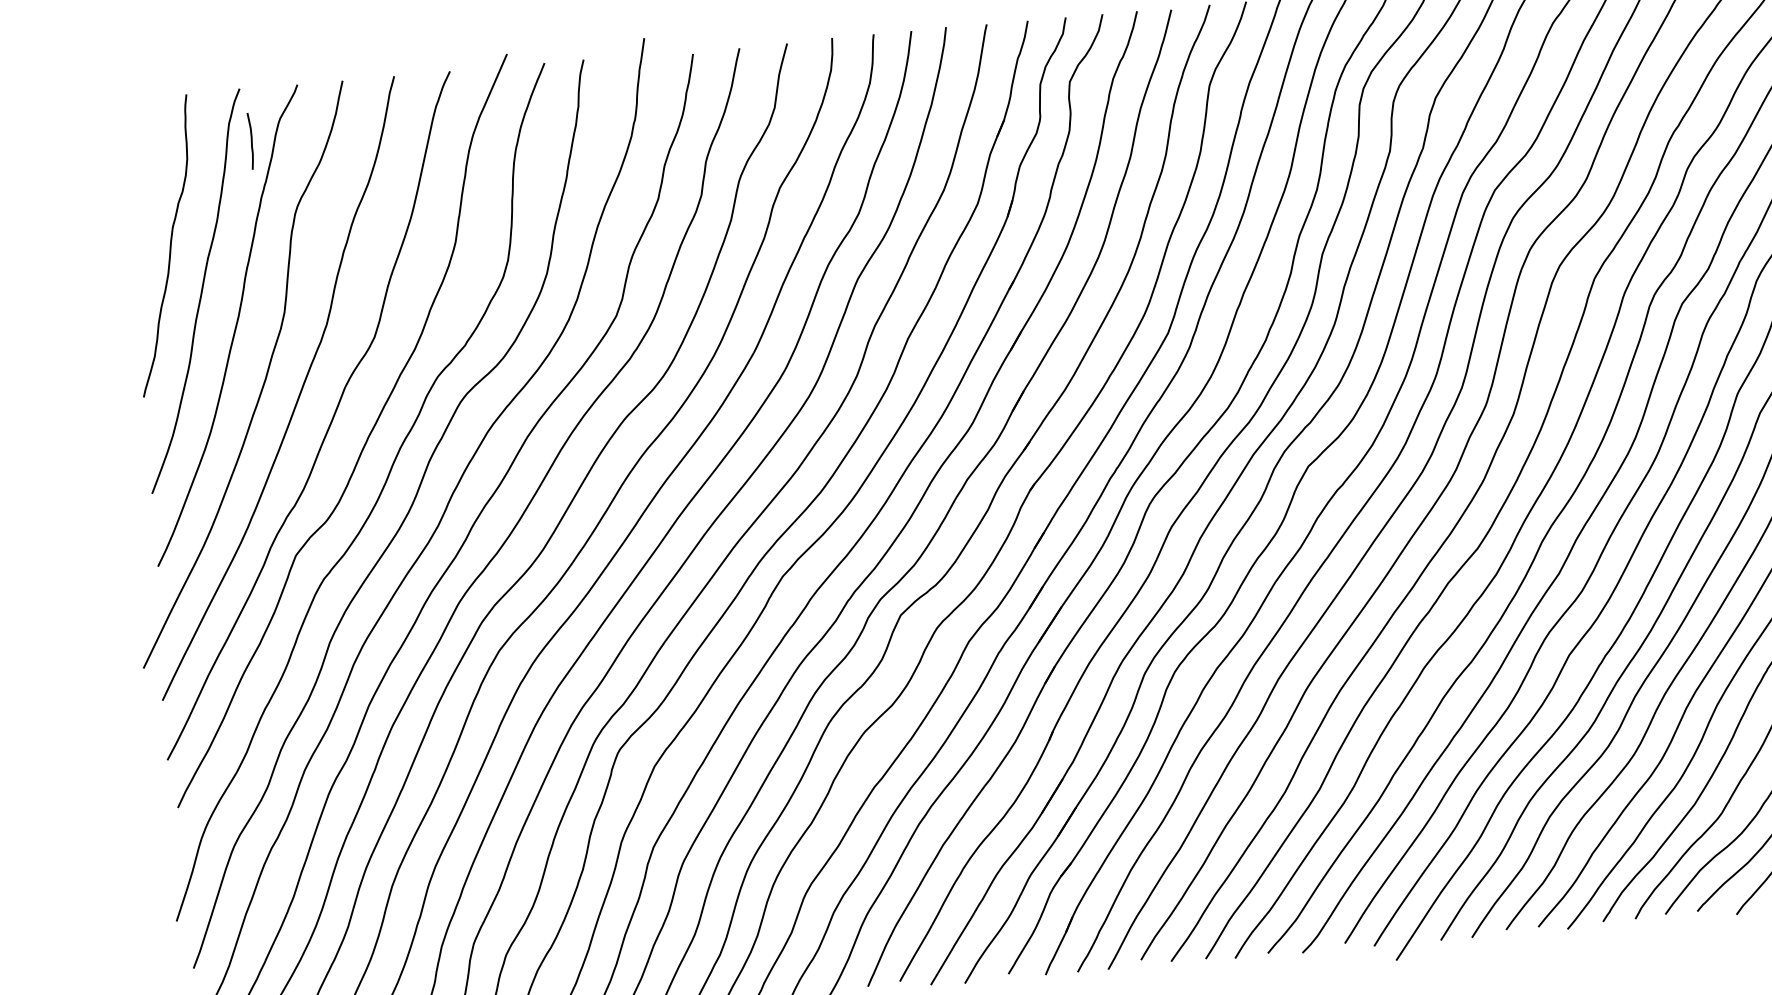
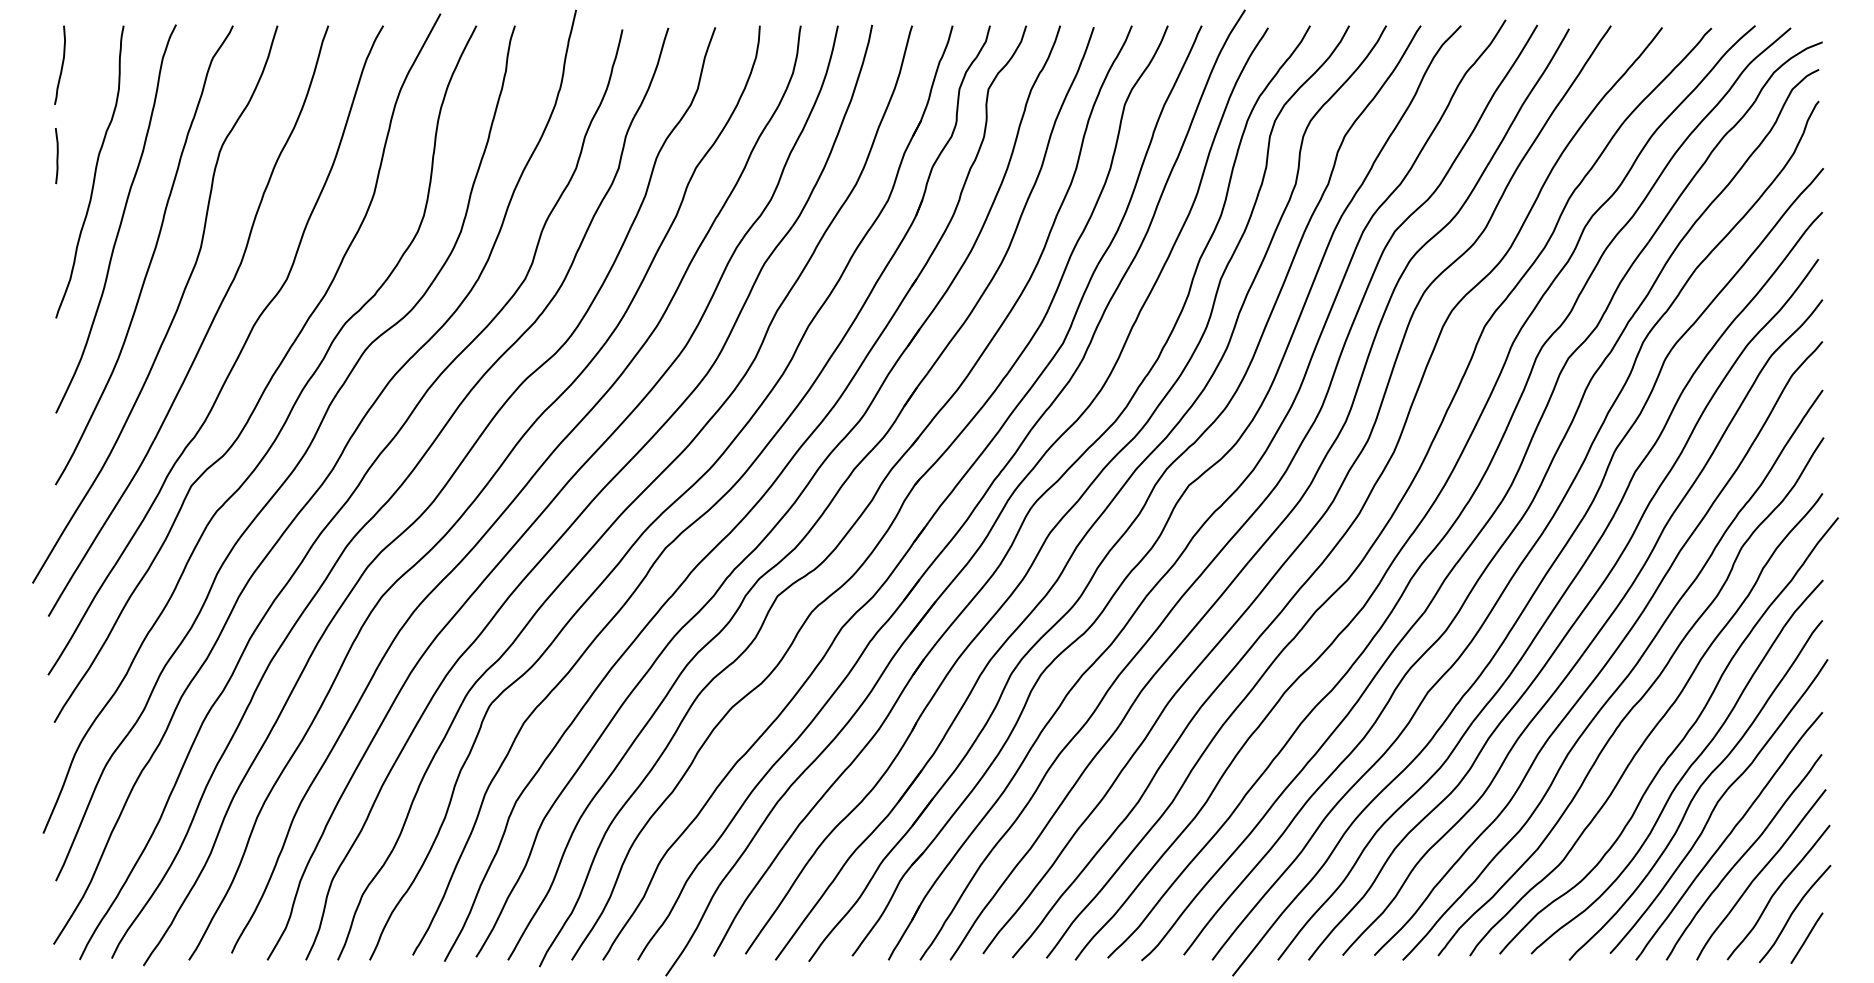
curve: (126, 139) -> (61, 64), added
curve: (250, 141) -> (56, 156), moved

